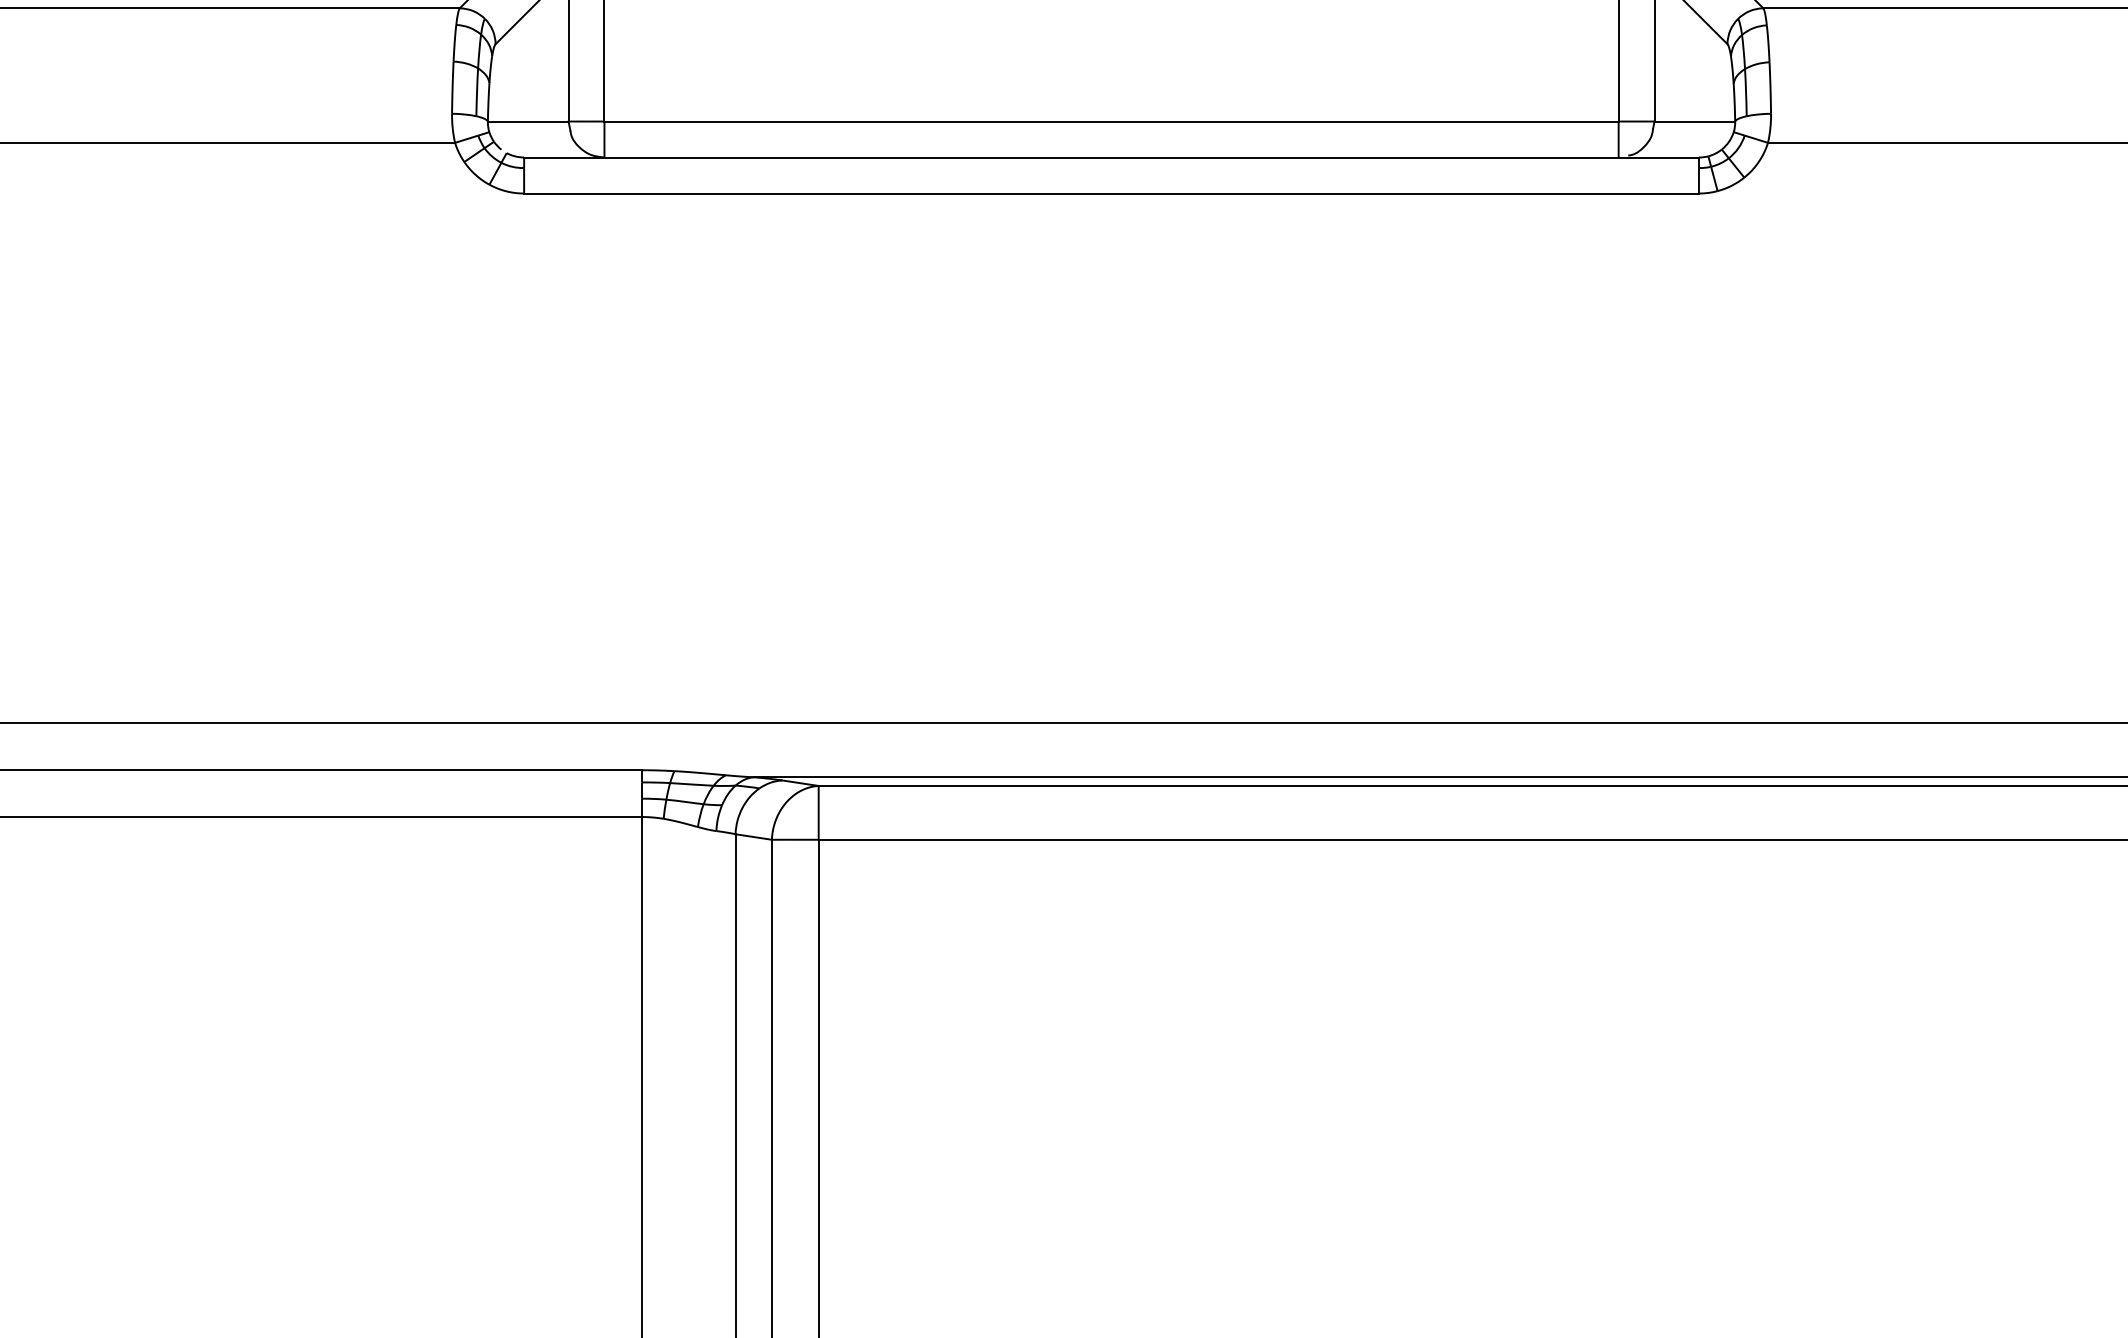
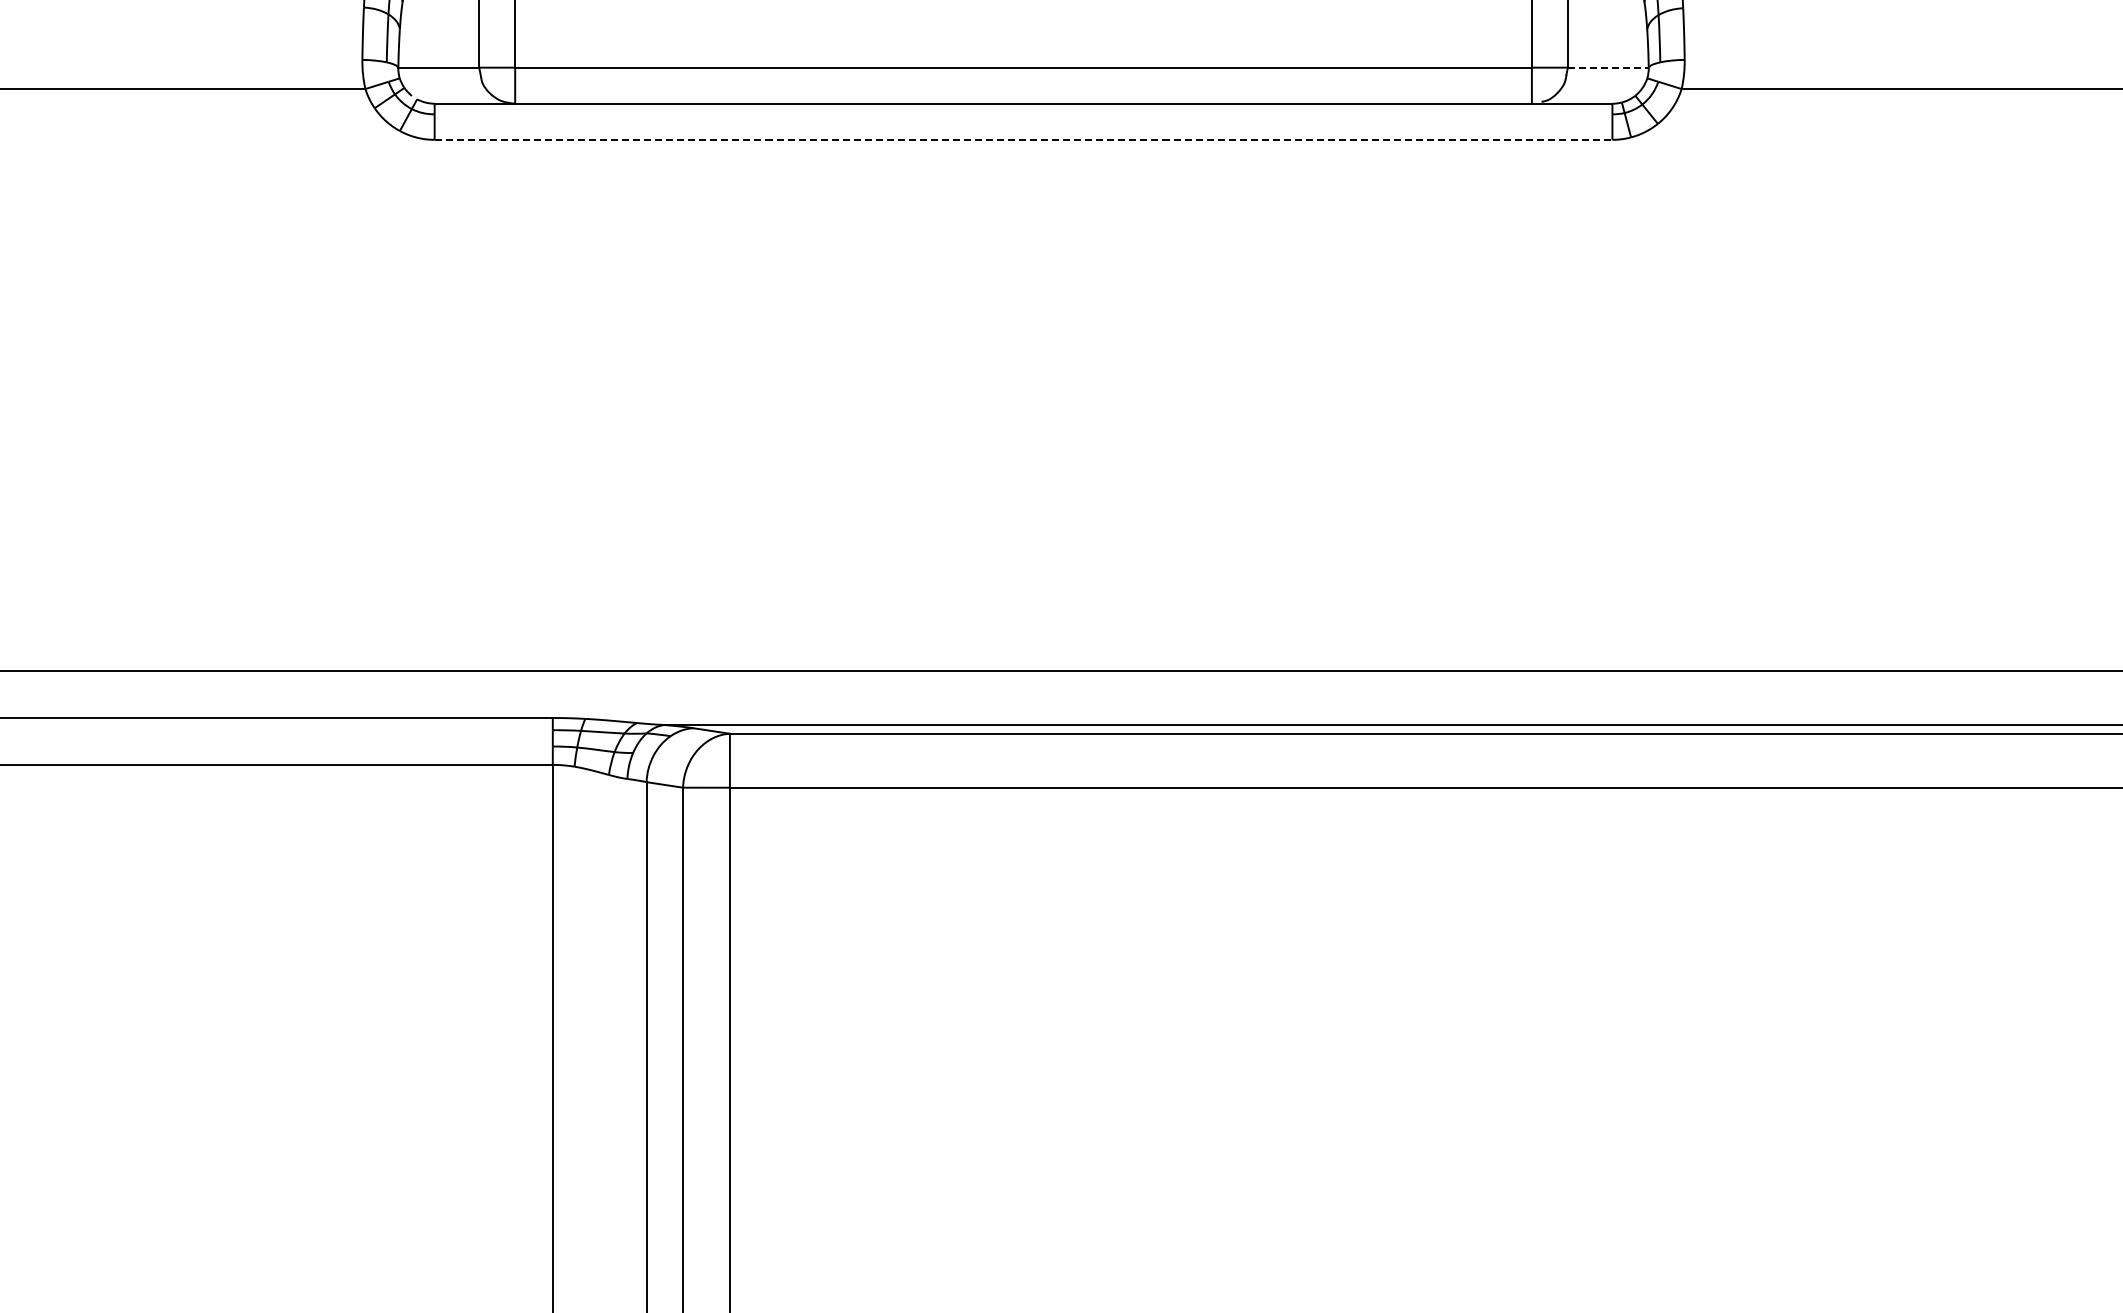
line: (1695, 121) -> (1608, 67), solid -> dashed
line: (1112, 193) -> (1024, 139), solid -> dashed

